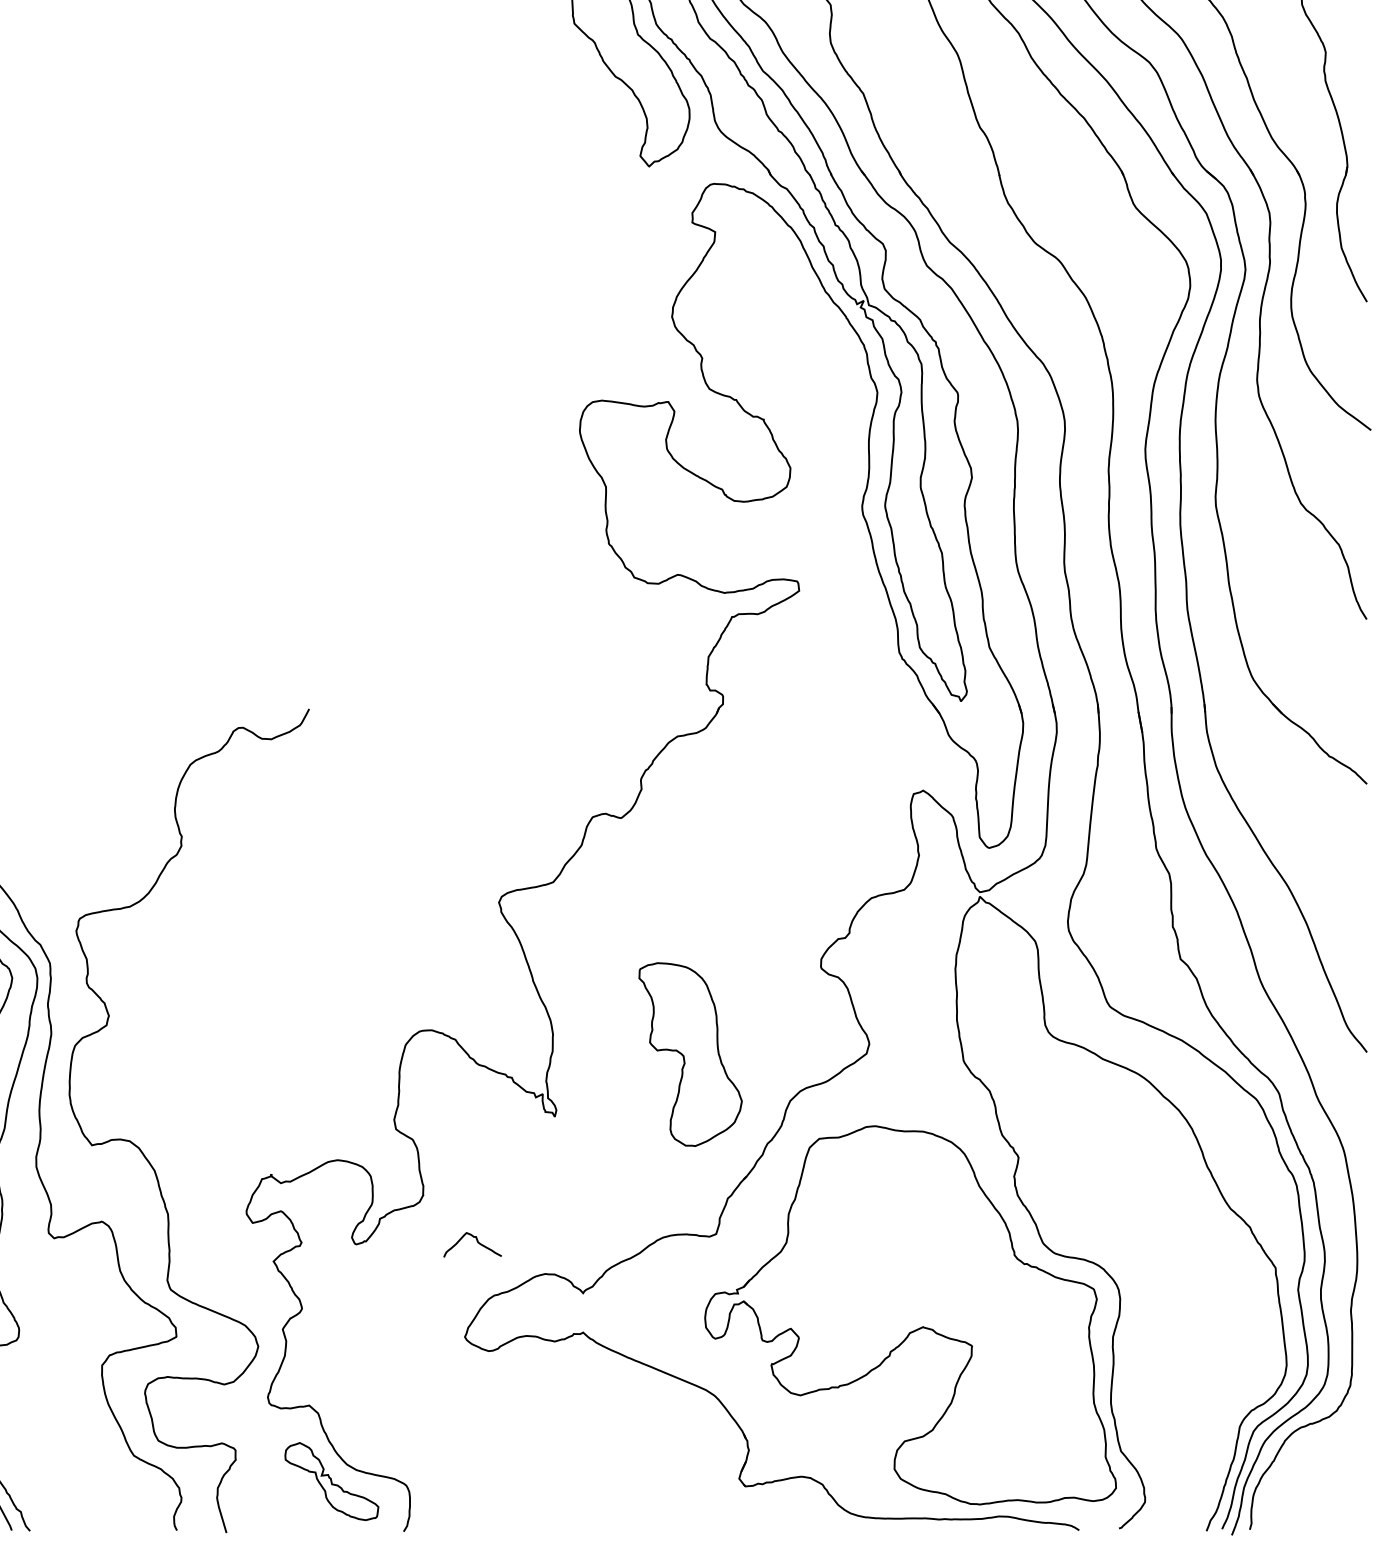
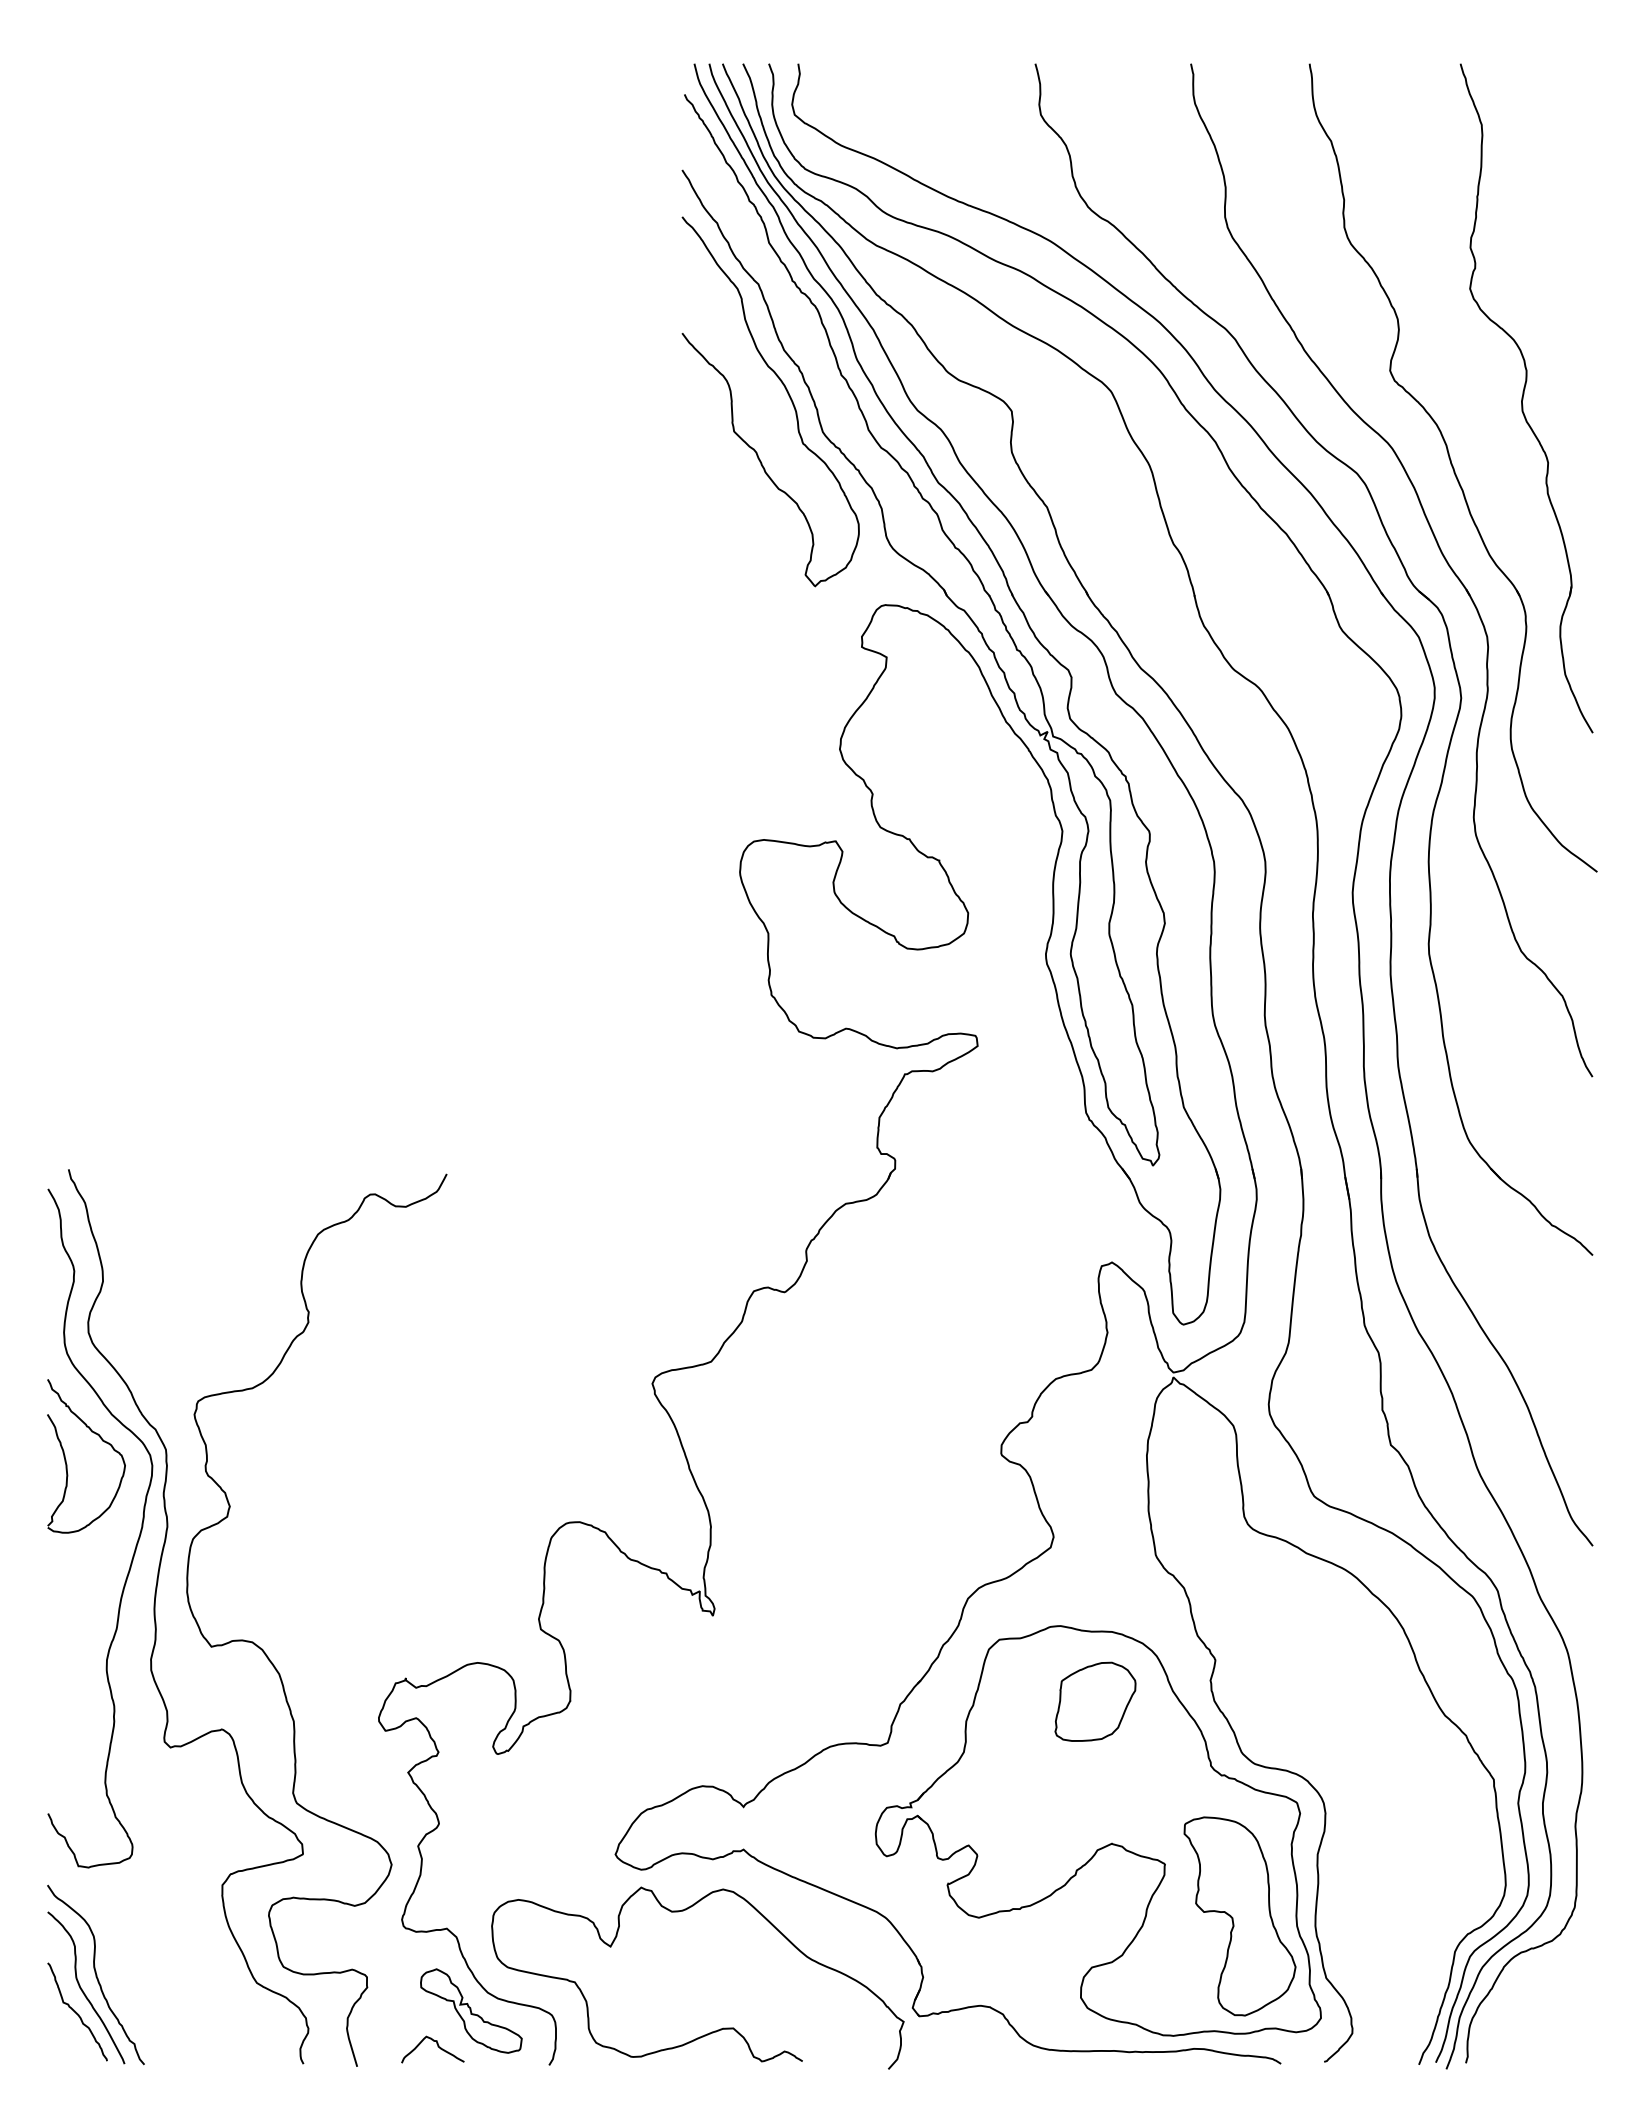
part: (690, 1054) -> (1239, 1916), moved
part: (907, 1195) -> (1095, 1701), added
curve: (476, 1242) -> (437, 2046), moved
curve: (556, 1499) -> (714, 2030), added

